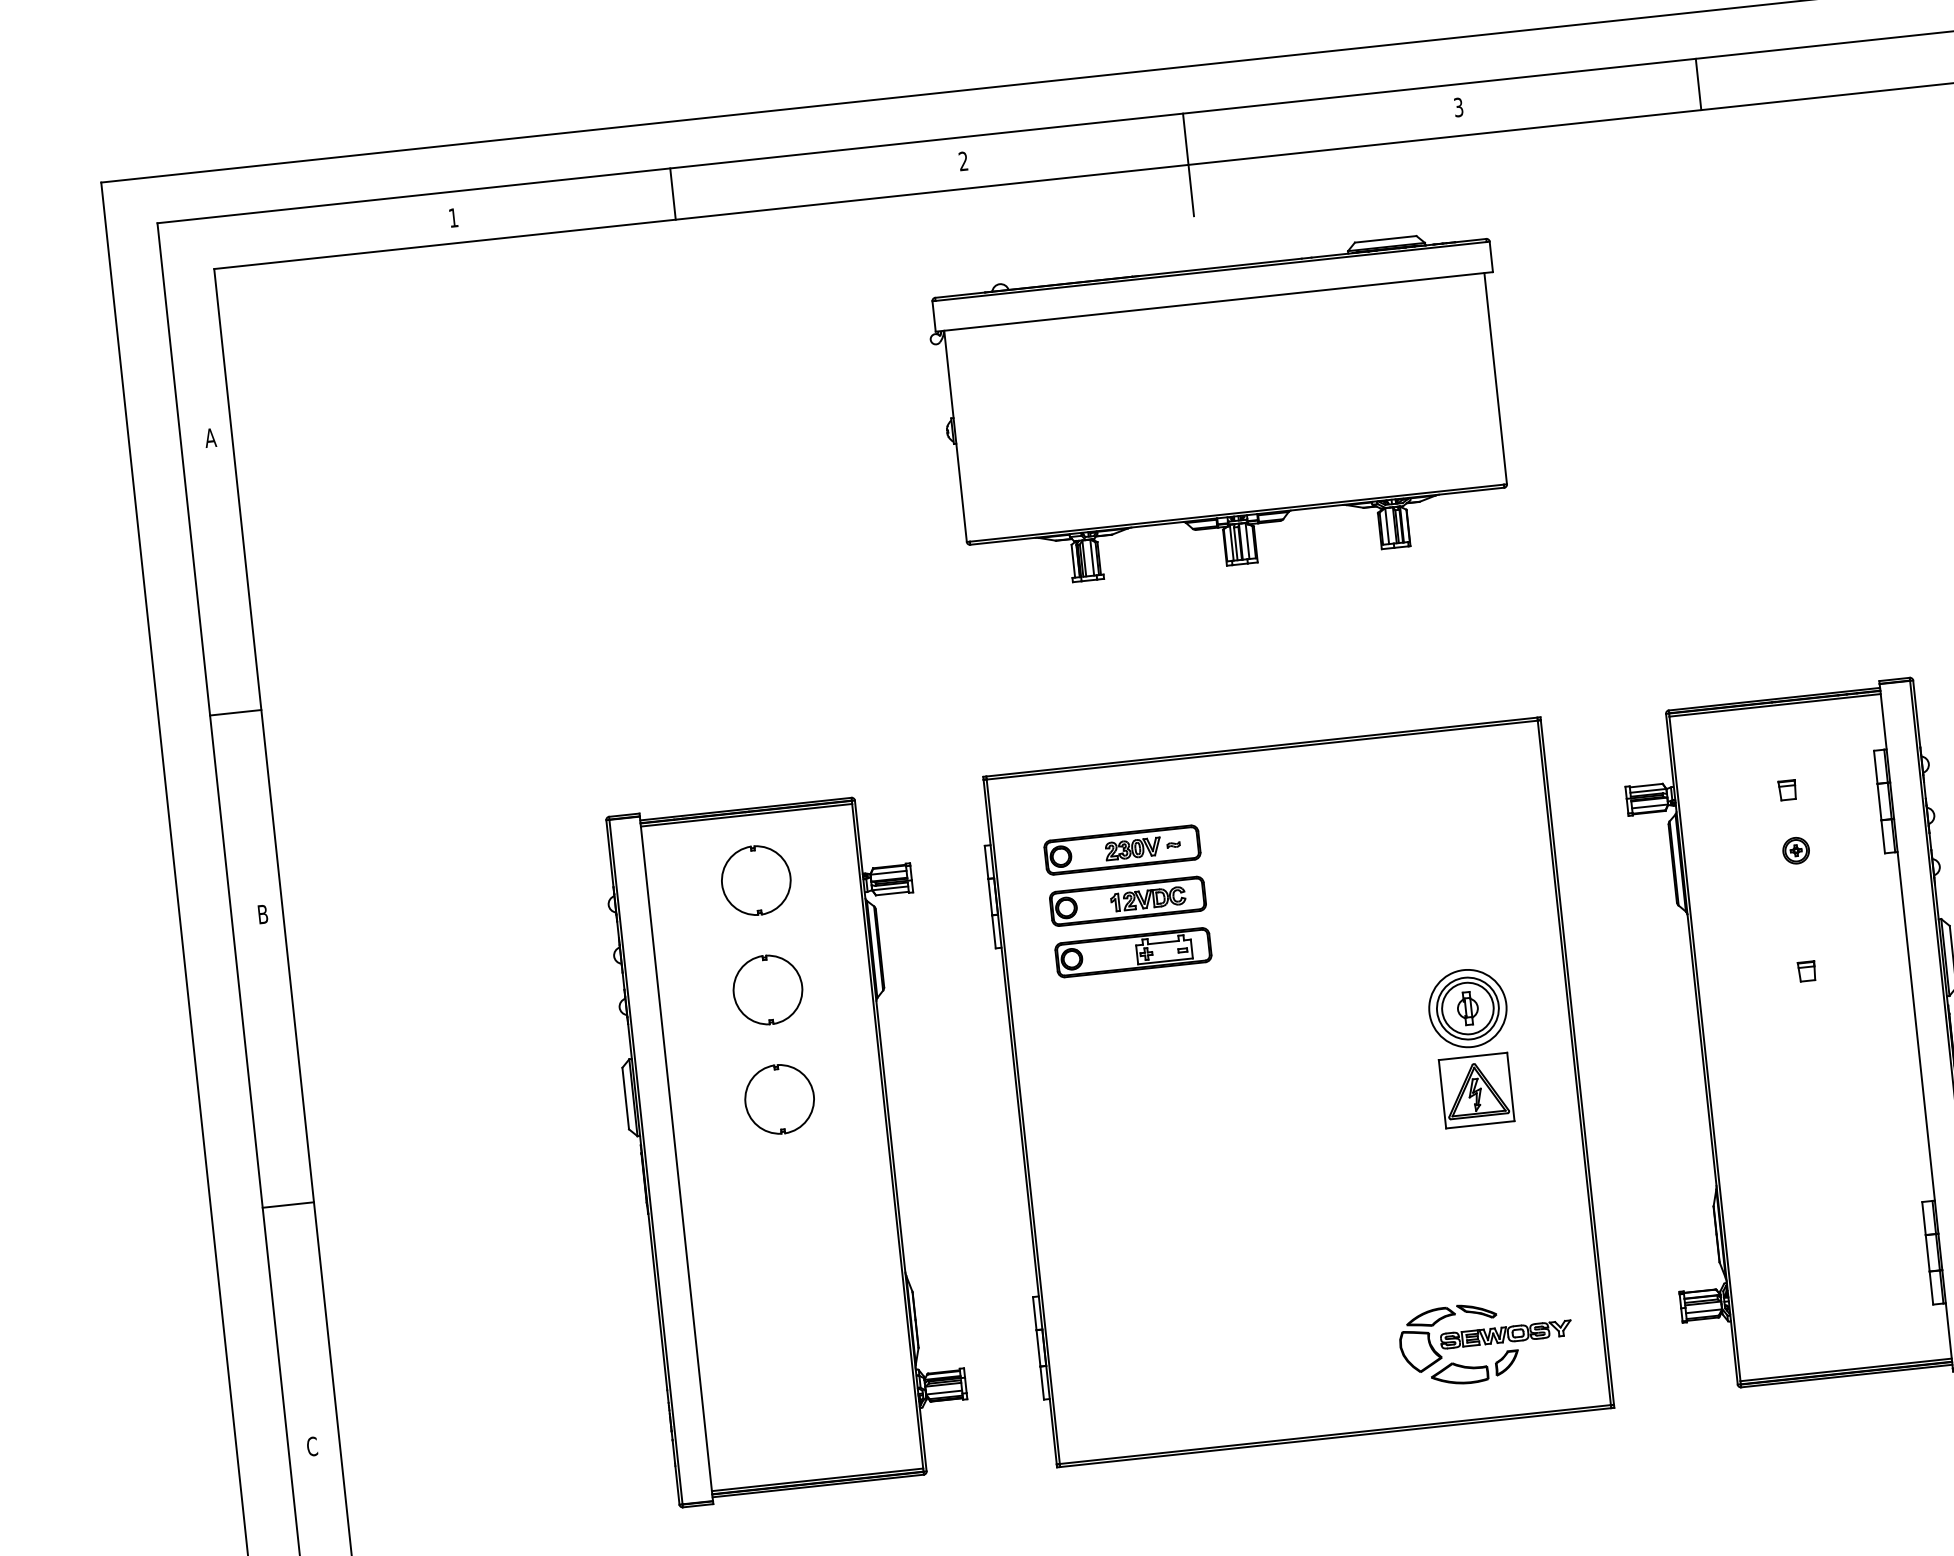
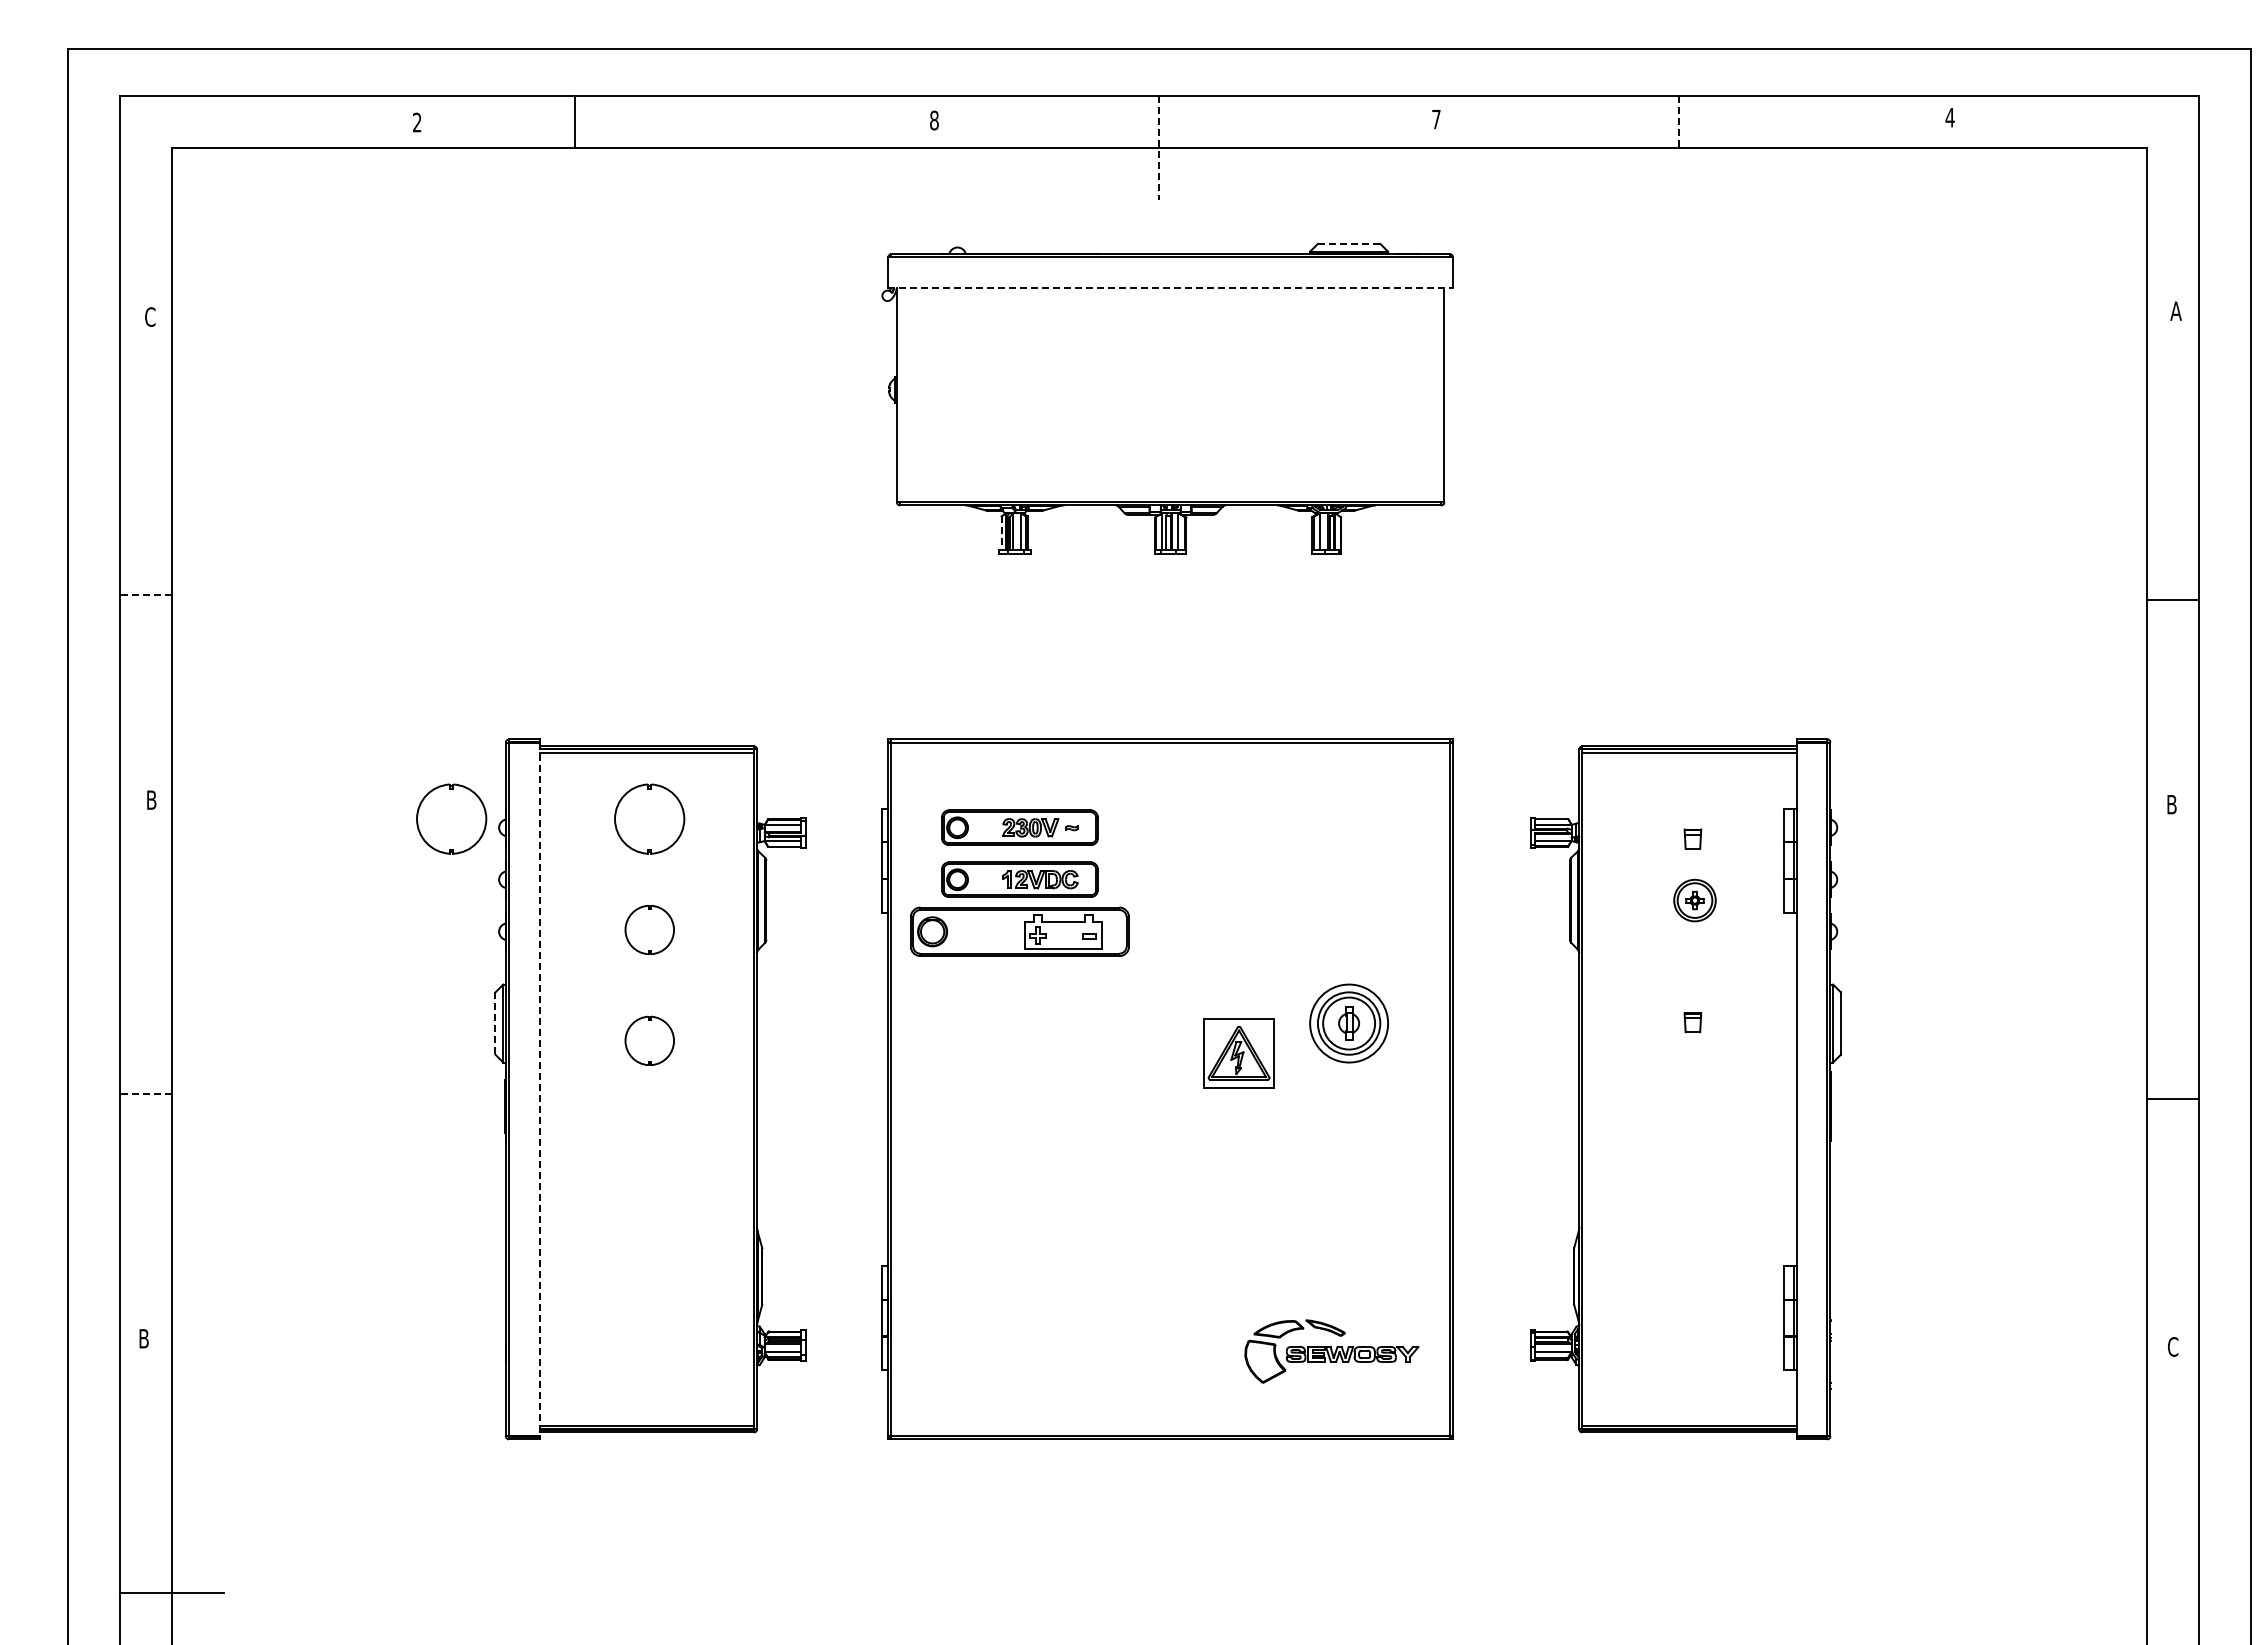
line: (1698, 84) -> (1679, 122), solid -> dashed
text: (1458, 107) -> (1436, 119), 3 -> 7
text: (963, 161) -> (934, 120), 2 -> 8
line: (1188, 165) -> (1159, 148), solid -> dashed
line: (672, 194) -> (574, 122), moved
text: (453, 217) -> (417, 122), 1 -> 2
line: (1385, 239) -> (1348, 243), solid -> dashed
line: (1215, 302) -> (1171, 288), solid -> dashed
text: (209, 437) -> (149, 316), A -> C
line: (1073, 561) -> (1001, 533), solid -> dashed
line: (235, 713) -> (145, 595), solid -> dashed
part: (1795, 850) -> (1694, 900), size x1.6
part: (560, 900) -> (451, 818), added
part: (1133, 952) -> (1019, 931), size x1.4
part: (767, 989) -> (649, 929), size x0.7
part: (1476, 1090) -> (1238, 1053), moved
line: (625, 1099) -> (495, 1024), solid -> dashed
part: (779, 1099) -> (649, 1040), size x0.7
line: (676, 1158) -> (539, 1089), solid -> dashed
line: (287, 1205) -> (145, 1094), solid -> dashed
part: (1474, 1367) -> (1317, 1384), removed
text: (311, 1446) -> (143, 1338), C -> B

